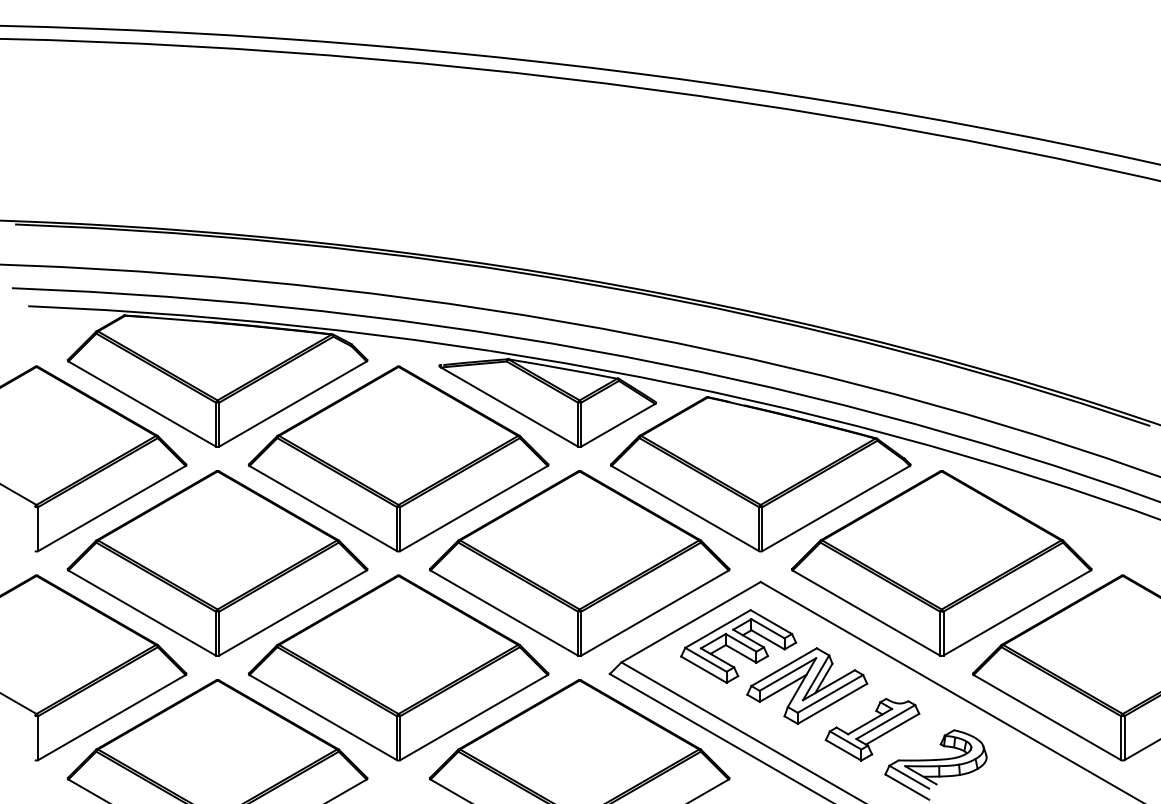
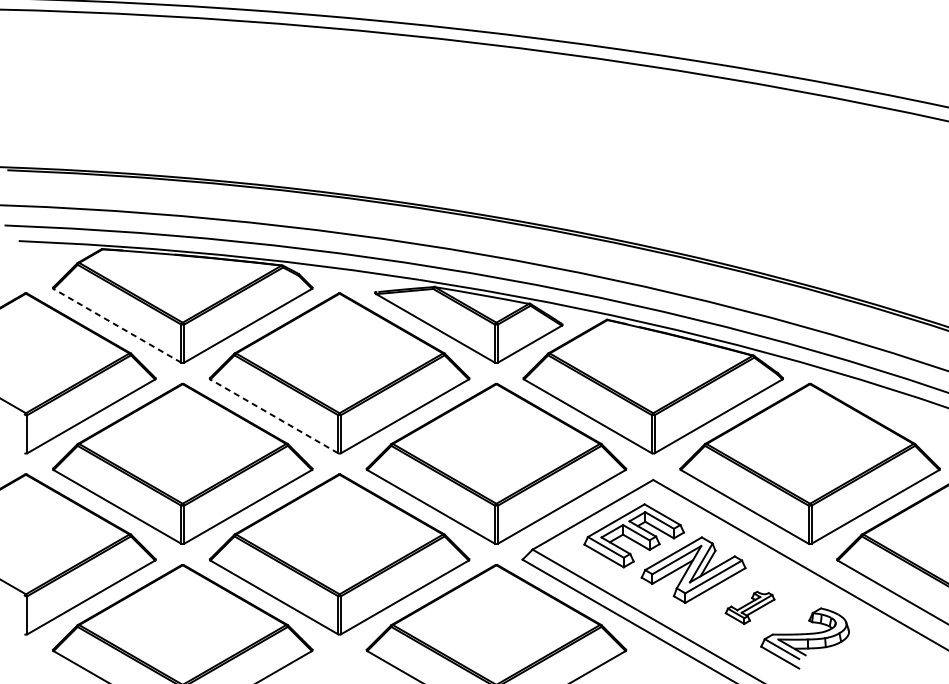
line: (141, 403) -> (116, 325), solid -> dashed
line: (322, 508) -> (273, 416), solid -> dashed
part: (872, 729) -> (750, 607), size x0.6

